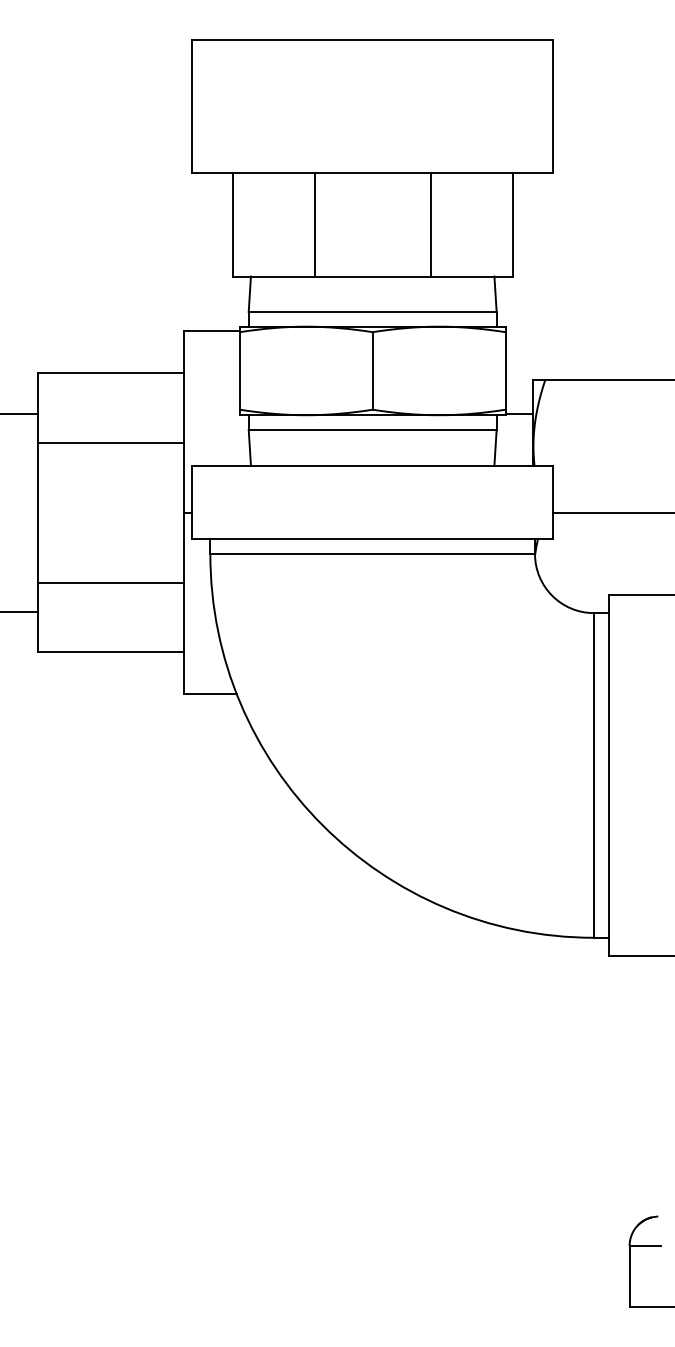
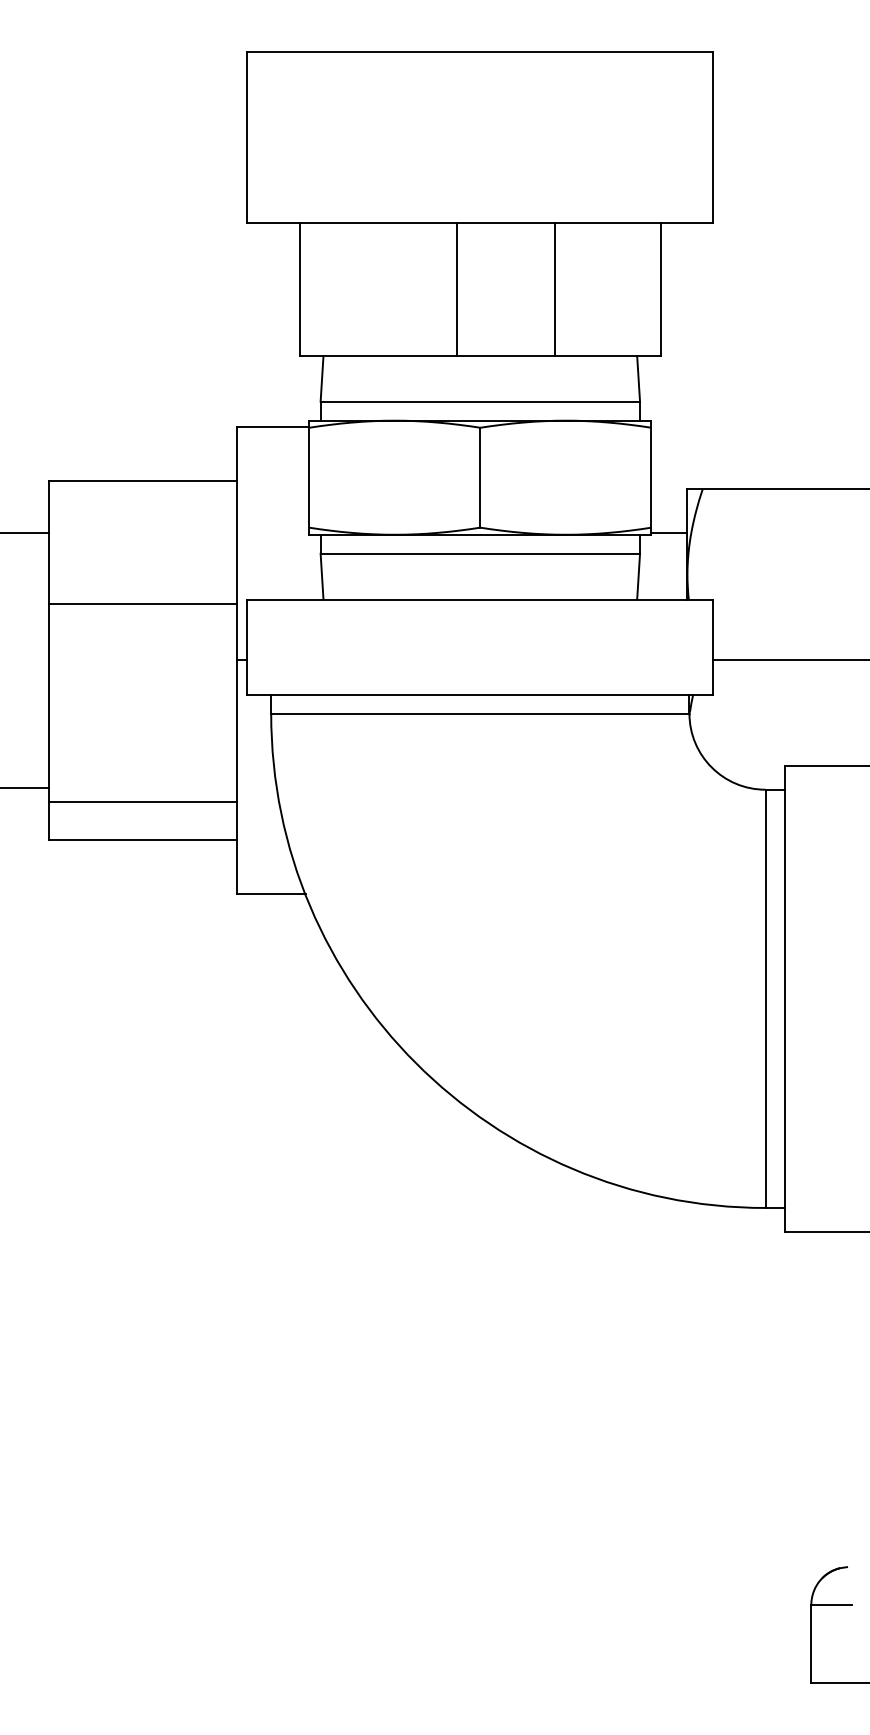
line: (314, 224) -> (456, 289), moved
line: (110, 442) -> (142, 603), moved
line: (110, 582) -> (142, 801), moved

